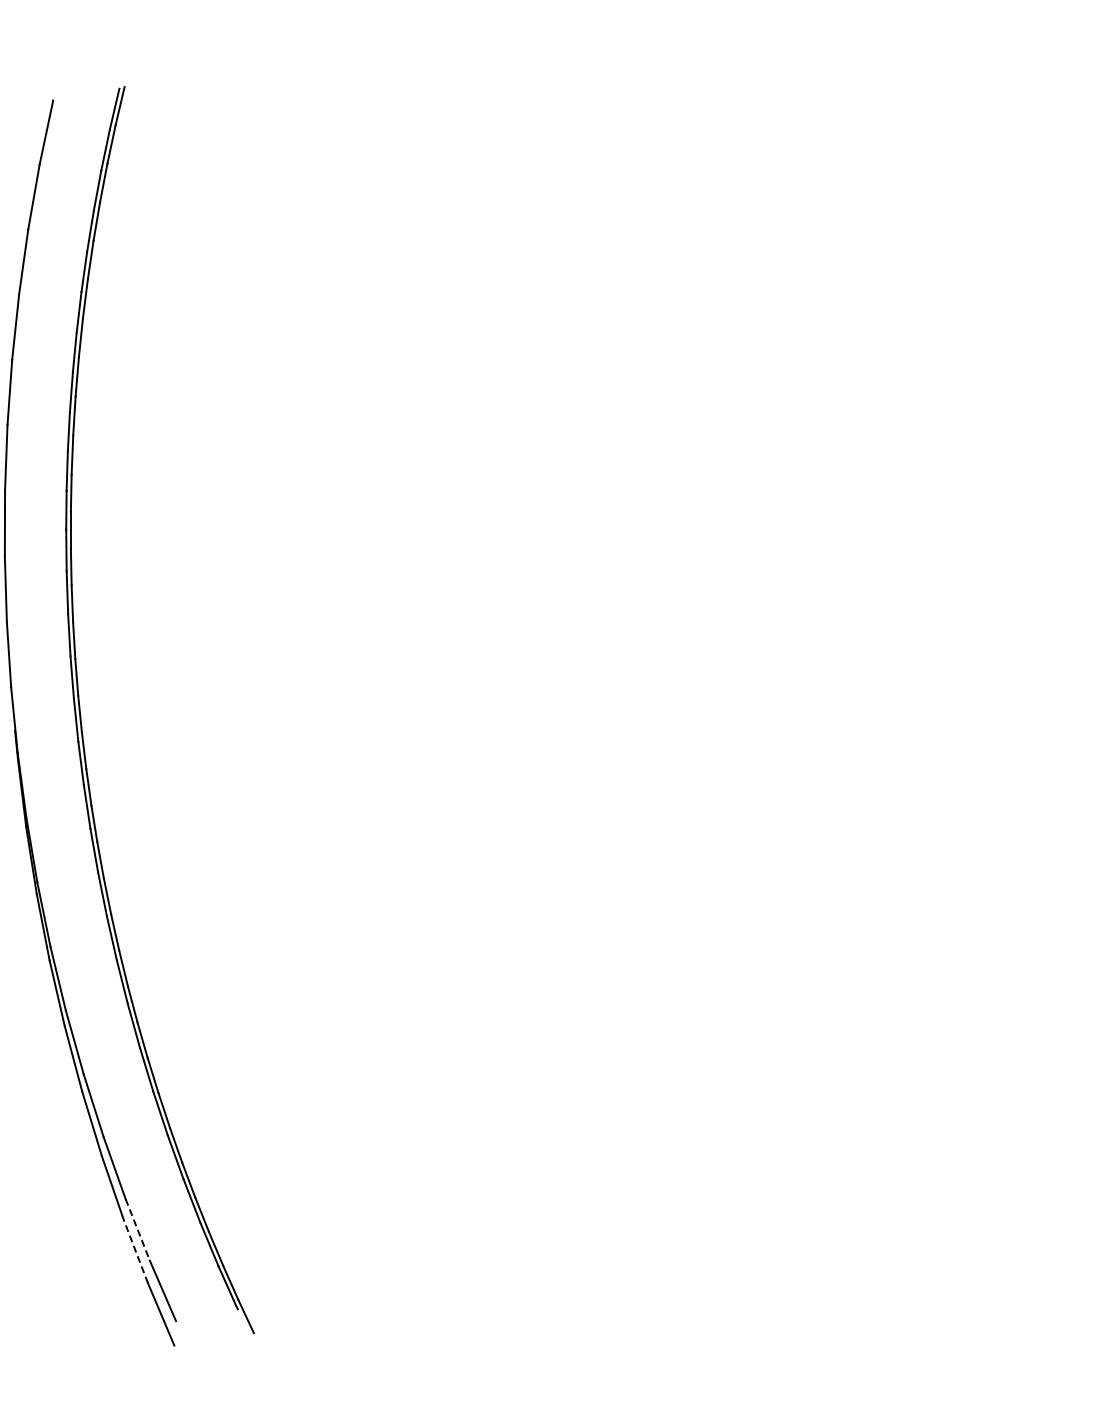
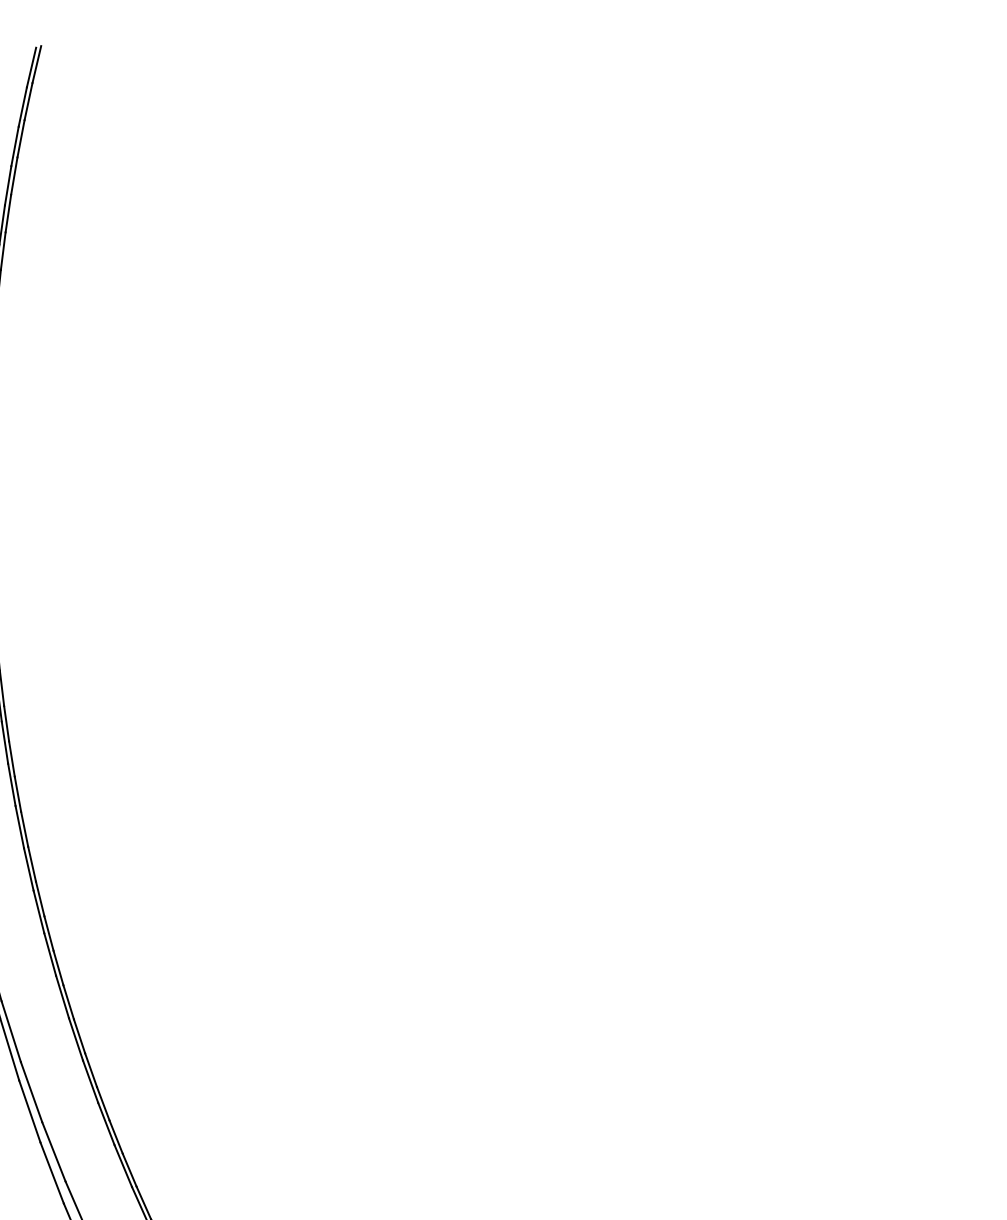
line: (137, 1229) -> (53, 1151), dashed -> solid
line: (135, 1251) -> (51, 1172), dashed -> solid

